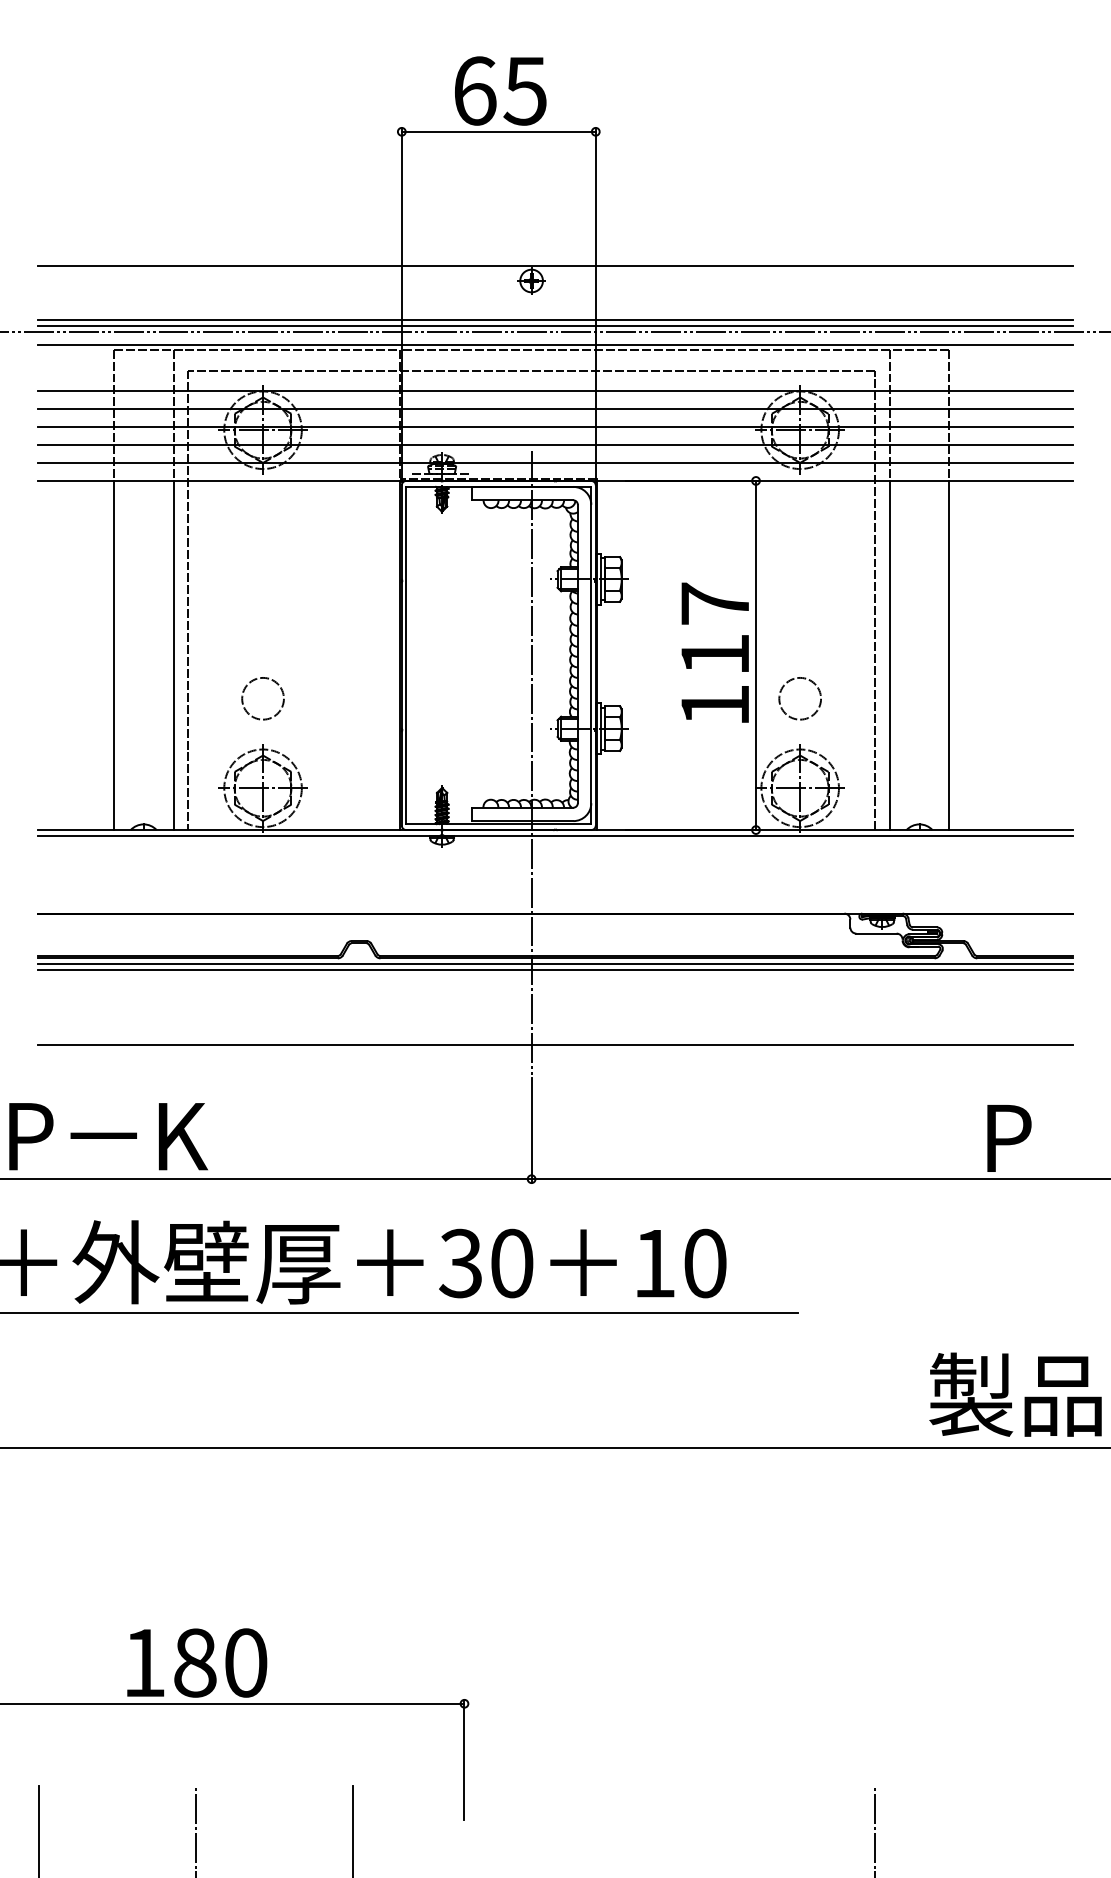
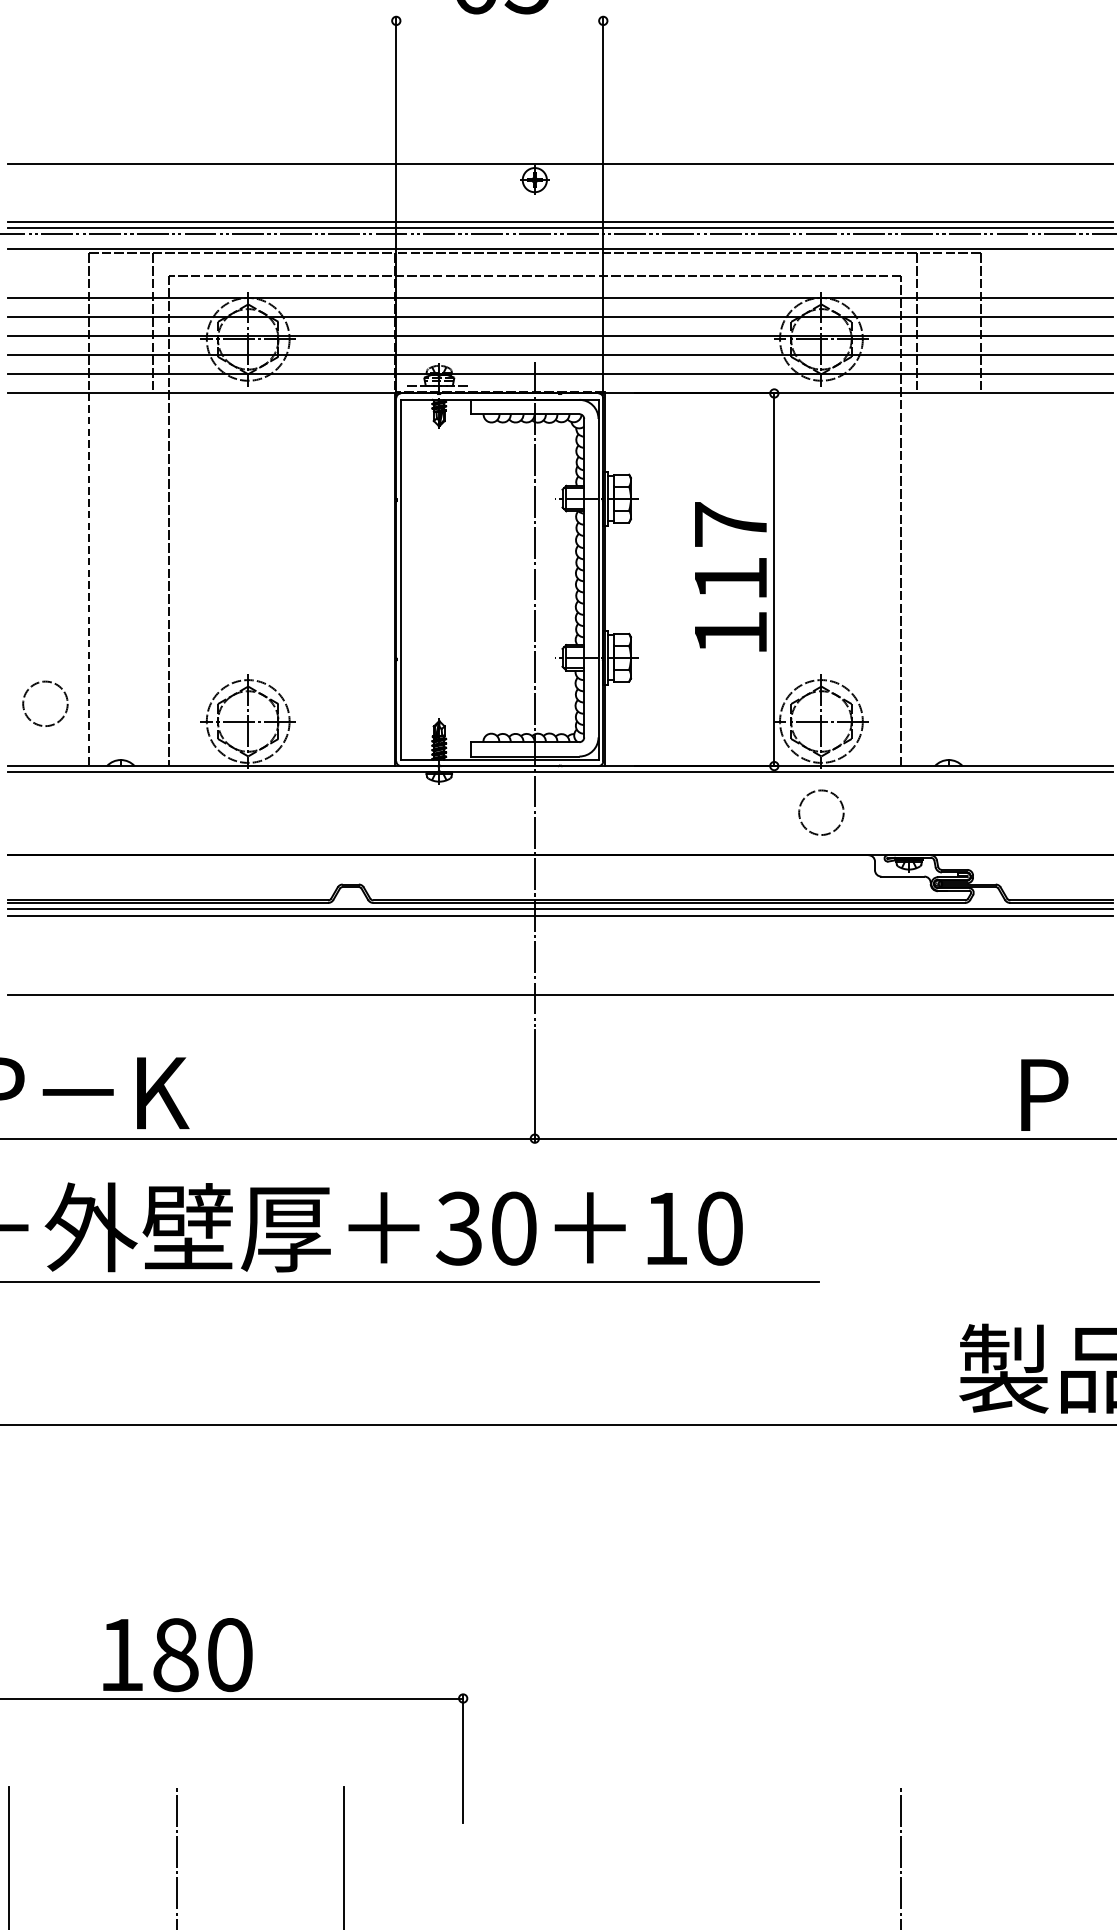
line: (498, 131) -> (499, 20), removed
line: (113, 655) -> (88, 579), solid -> dashed
line: (173, 655) -> (152, 579), removed
line: (889, 655) -> (916, 579), removed
line: (949, 655) -> (980, 579), removed
circle: (262, 698) -> (44, 703), moved
circle: (799, 698) -> (820, 812), moved

